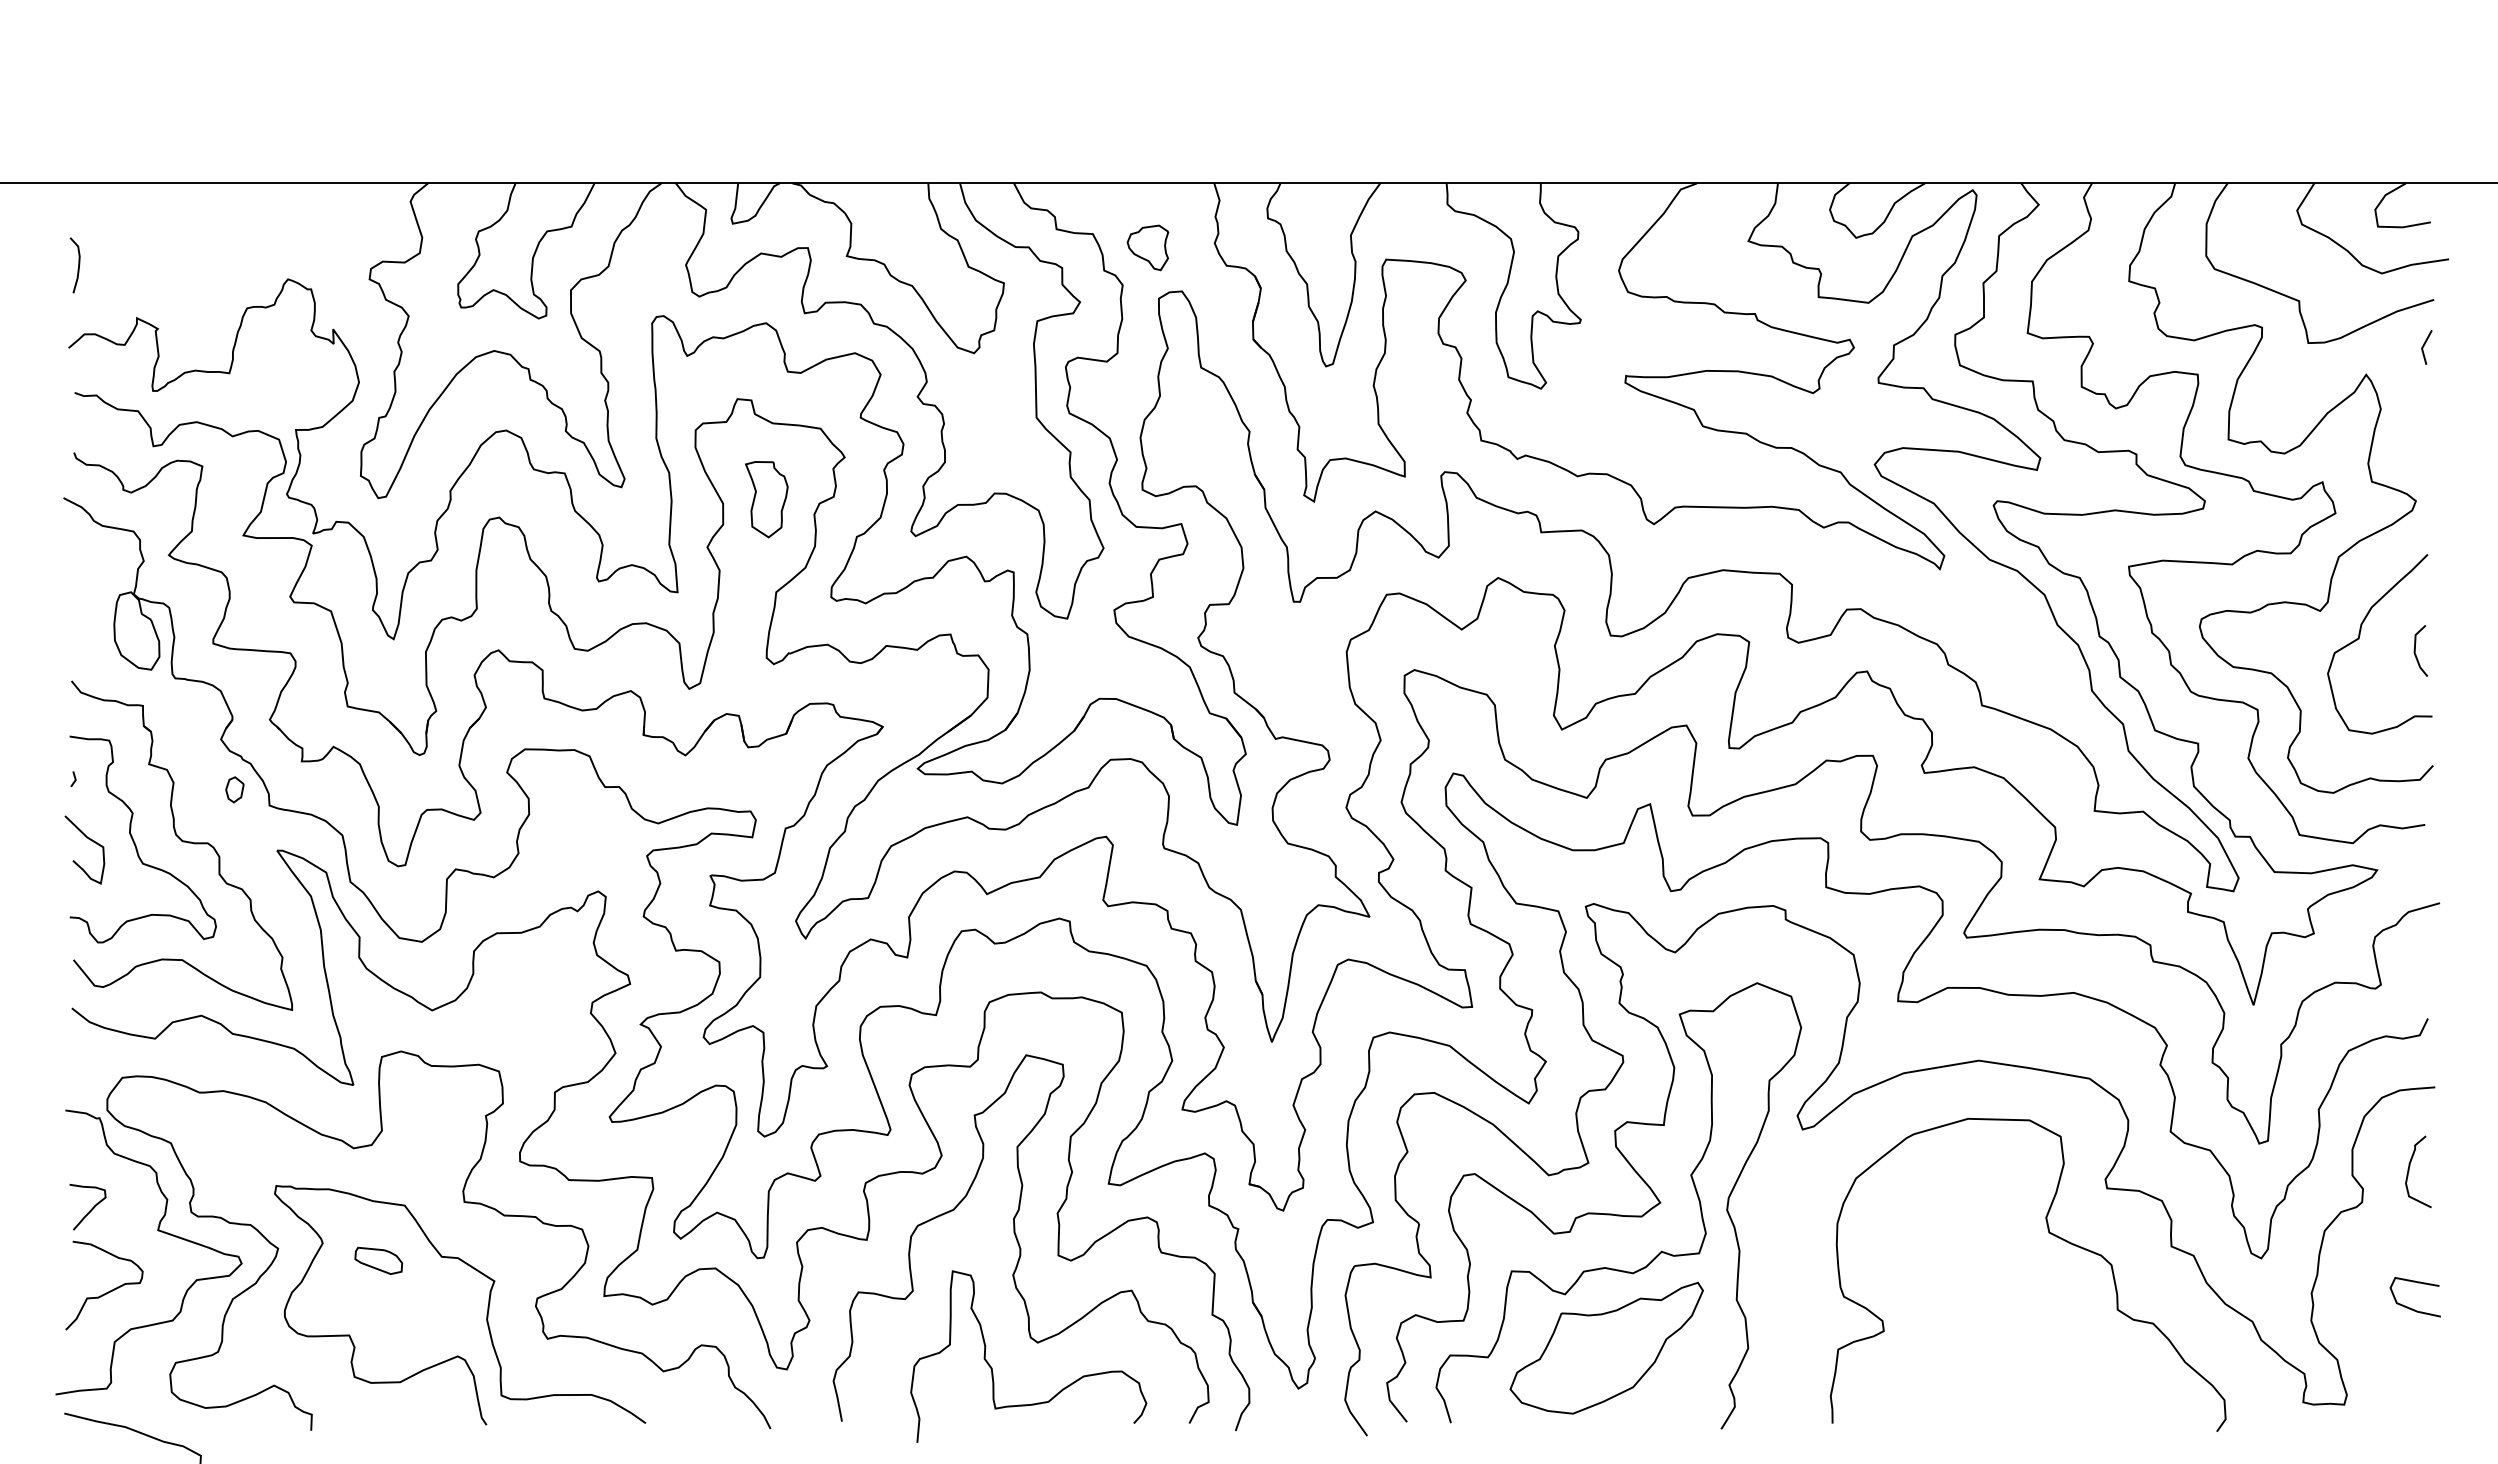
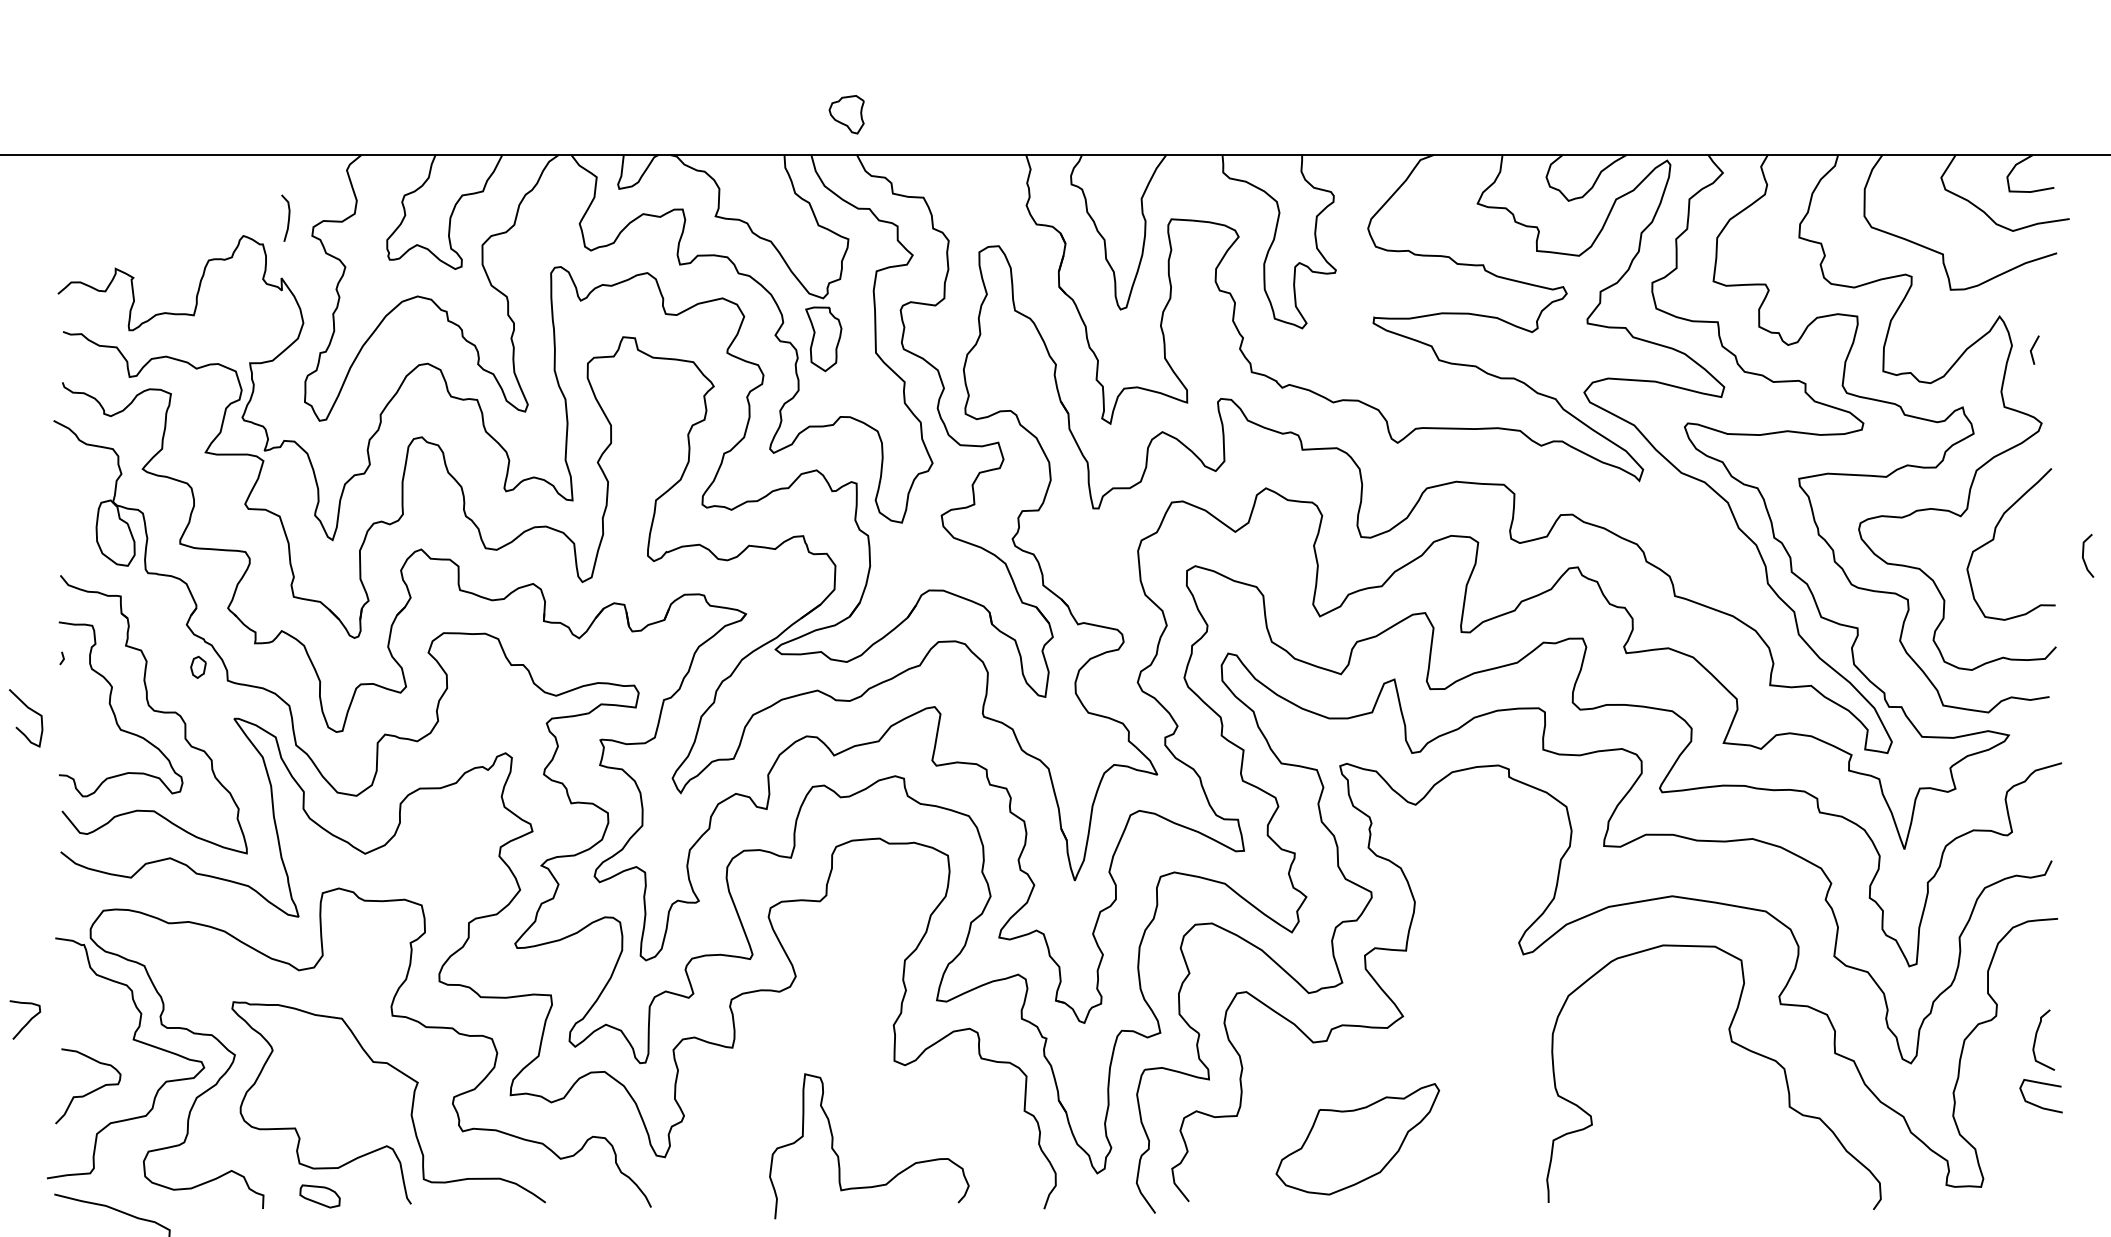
part: (1147, 247) -> (846, 114), moved
curve: (78, 265) -> (288, 218), moved
line: (2424, 346) -> (2032, 349), moved
part: (766, 499) -> (823, 339), moved
line: (2415, 650) -> (2083, 555), moved
curve: (91, 841) -> (31, 711), moved
curve: (2409, 1171) -> (2036, 1039), moved
curve: (90, 1209) -> (27, 1022), moved
curve: (1018, 1239) -> (860, 1047), removed
curve: (1661, 1250) -> (1404, 1056), removed
part: (378, 1260) -> (319, 1196), moved

